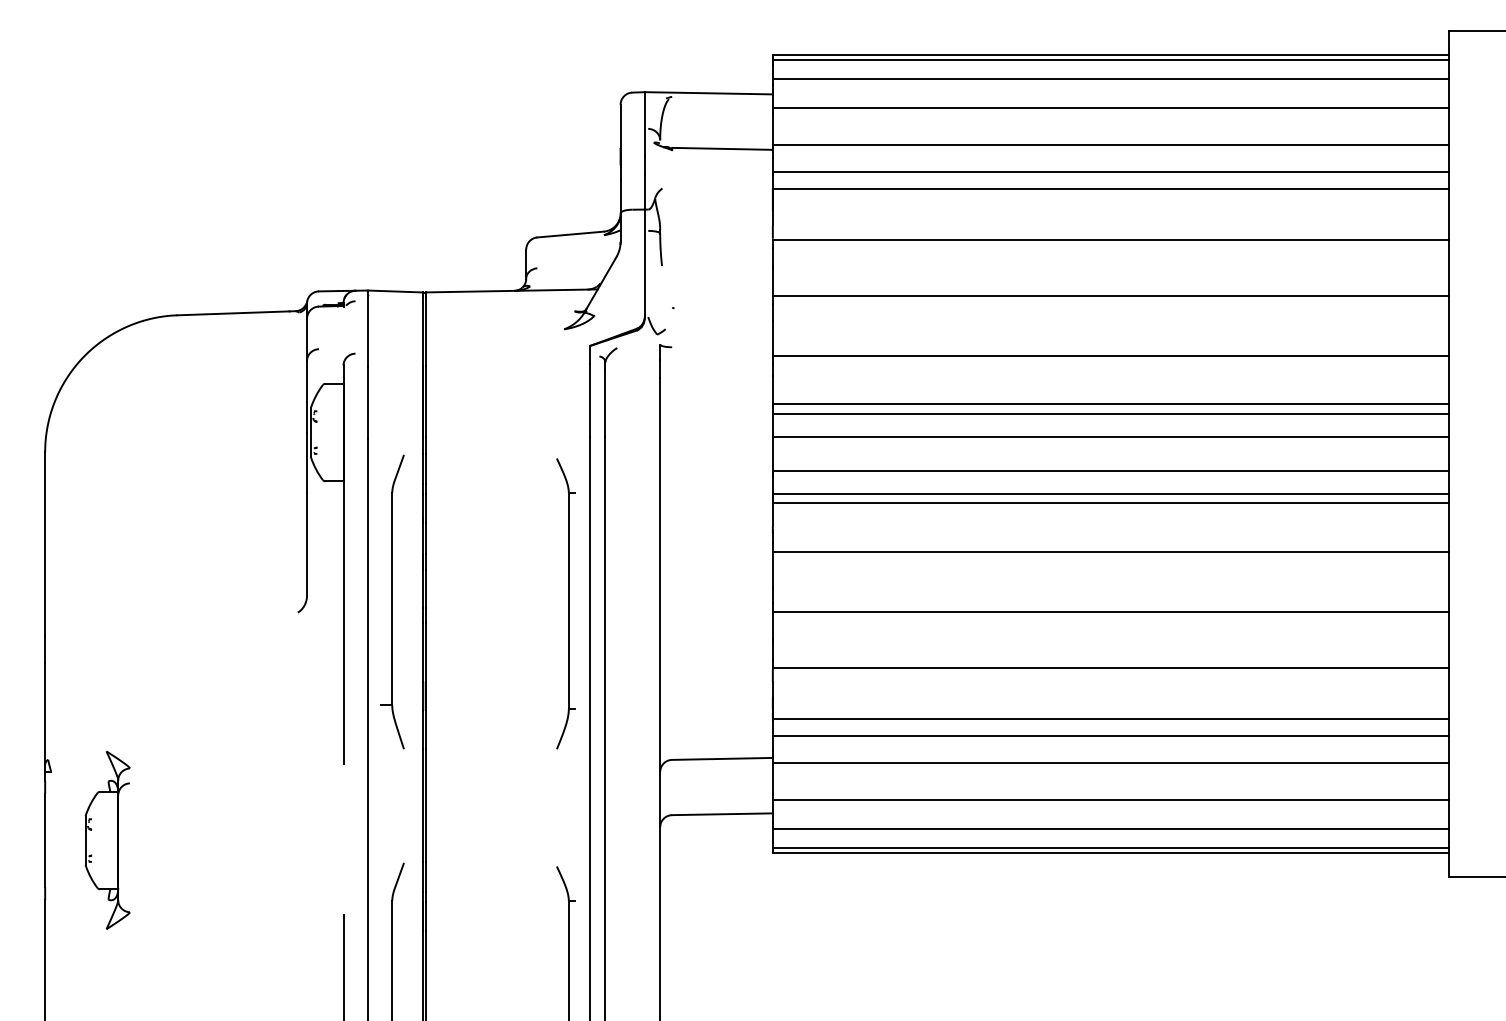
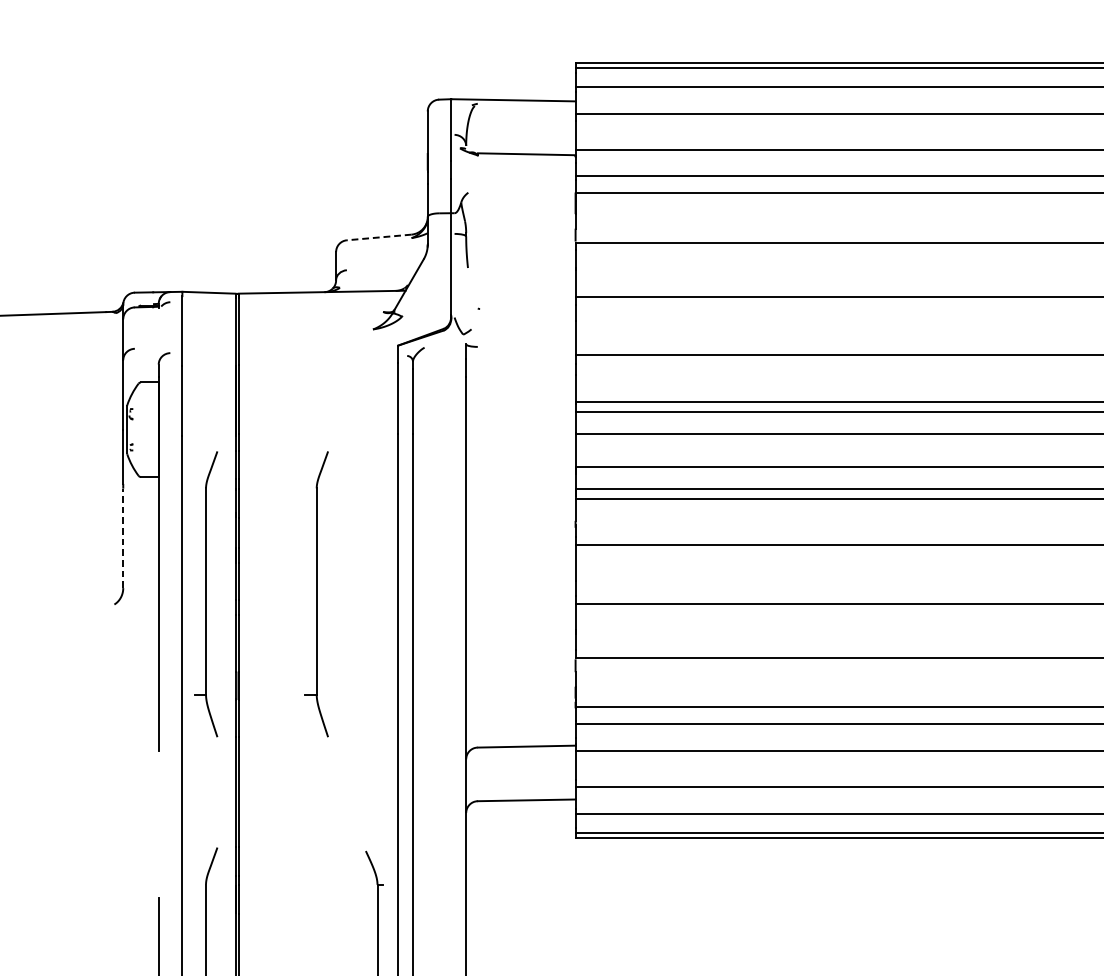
line: (570, 234) -> (379, 237), solid -> dashed
line: (307, 543) -> (123, 537), solid -> dashed
part: (506, 601) -> (316, 593), added
part: (565, 603) -> (374, 595), removed

